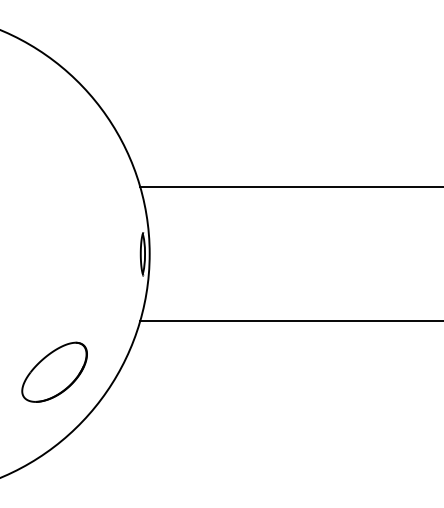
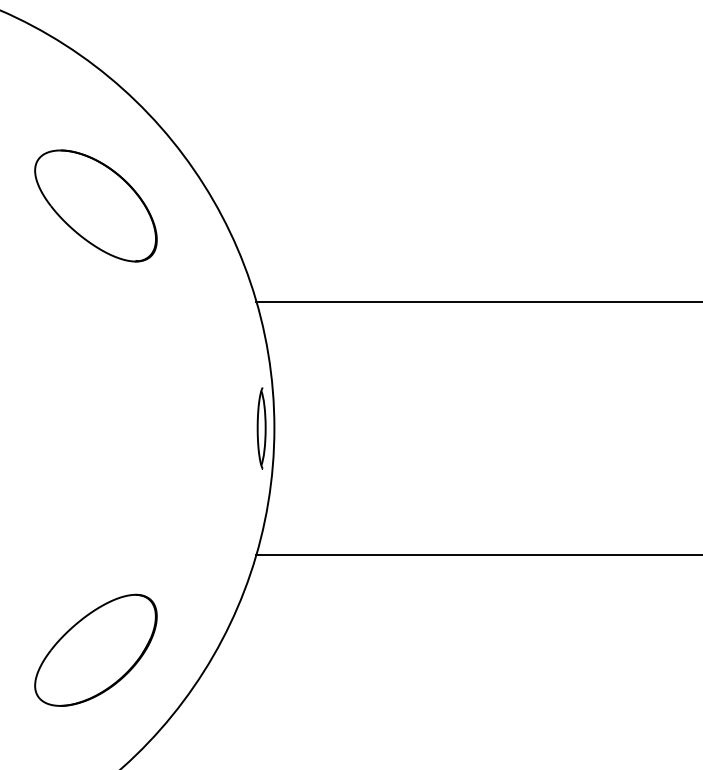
part: (54, 135) -> (95, 205), added

